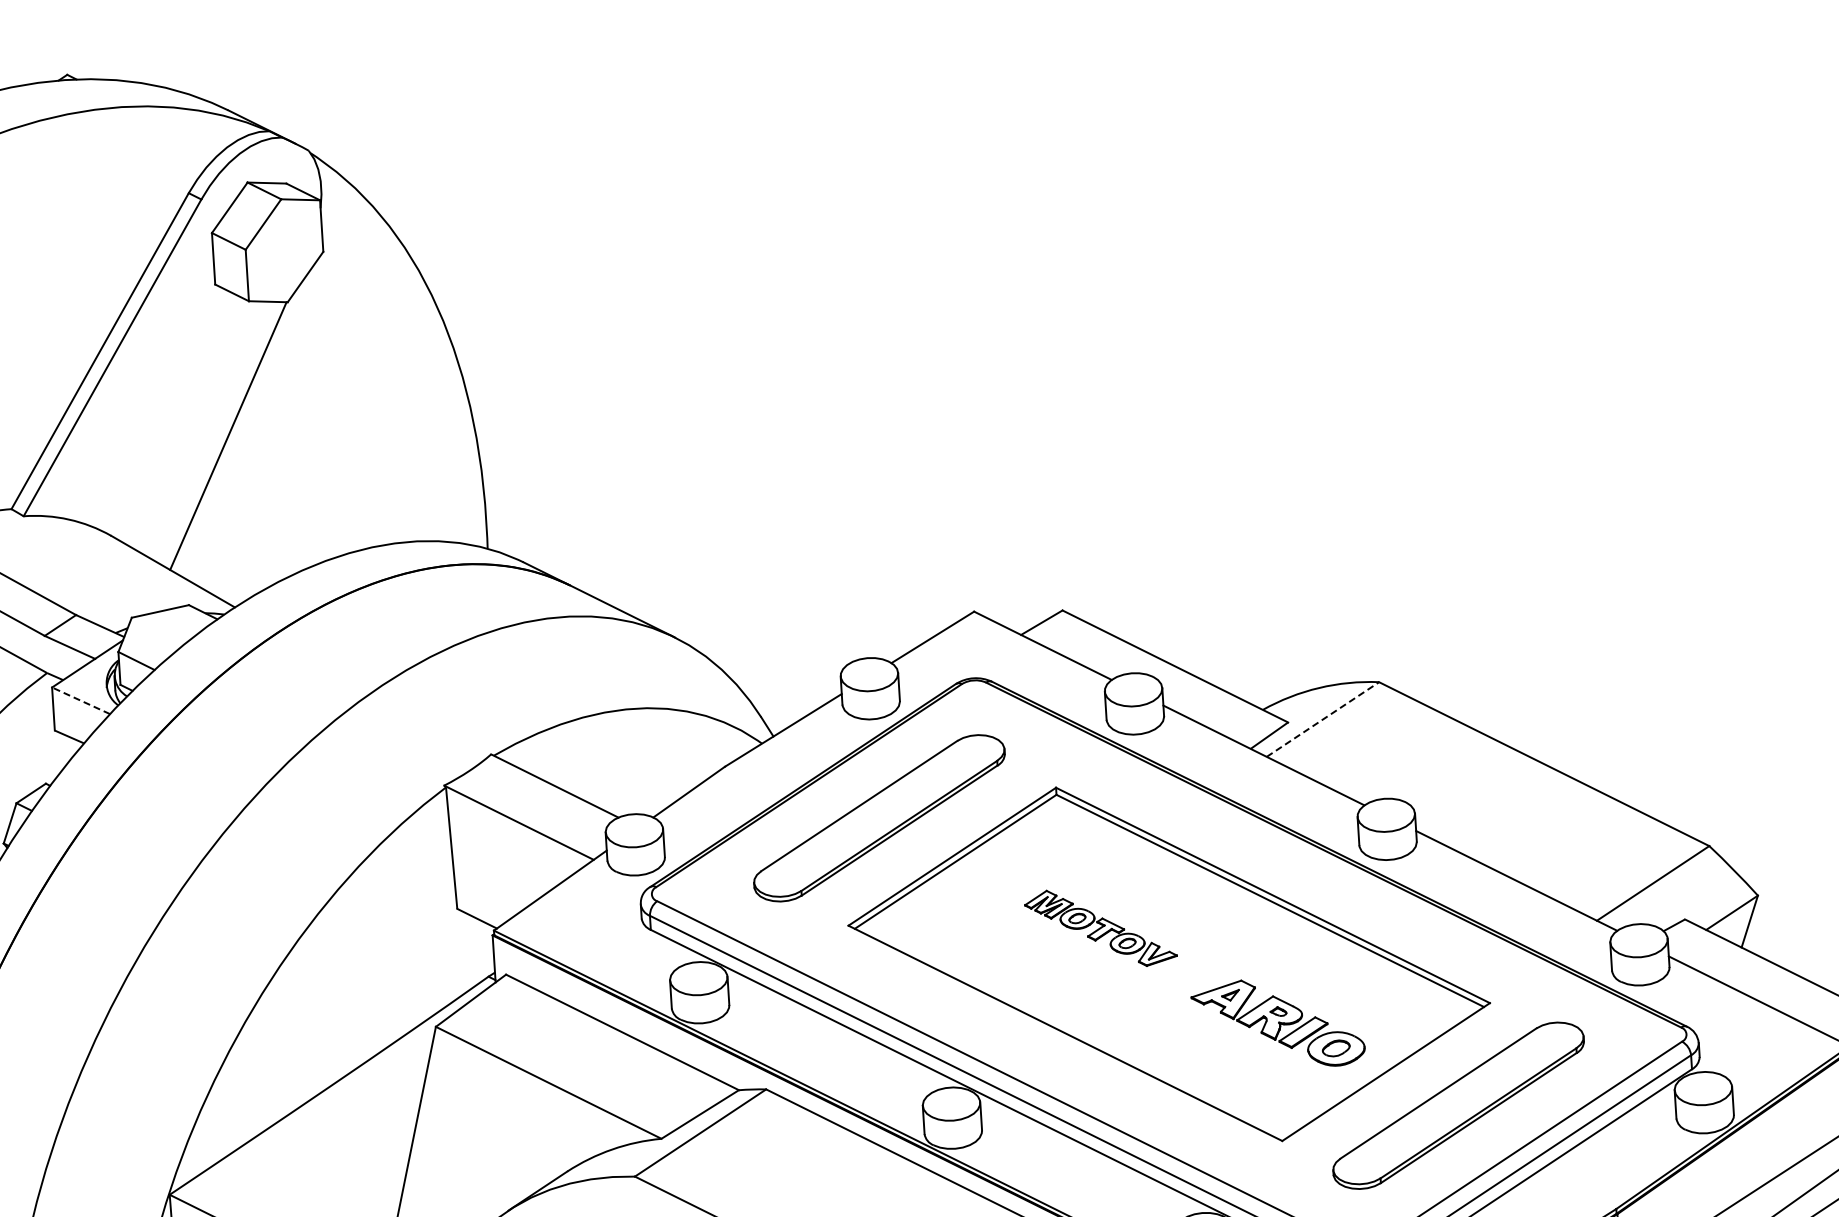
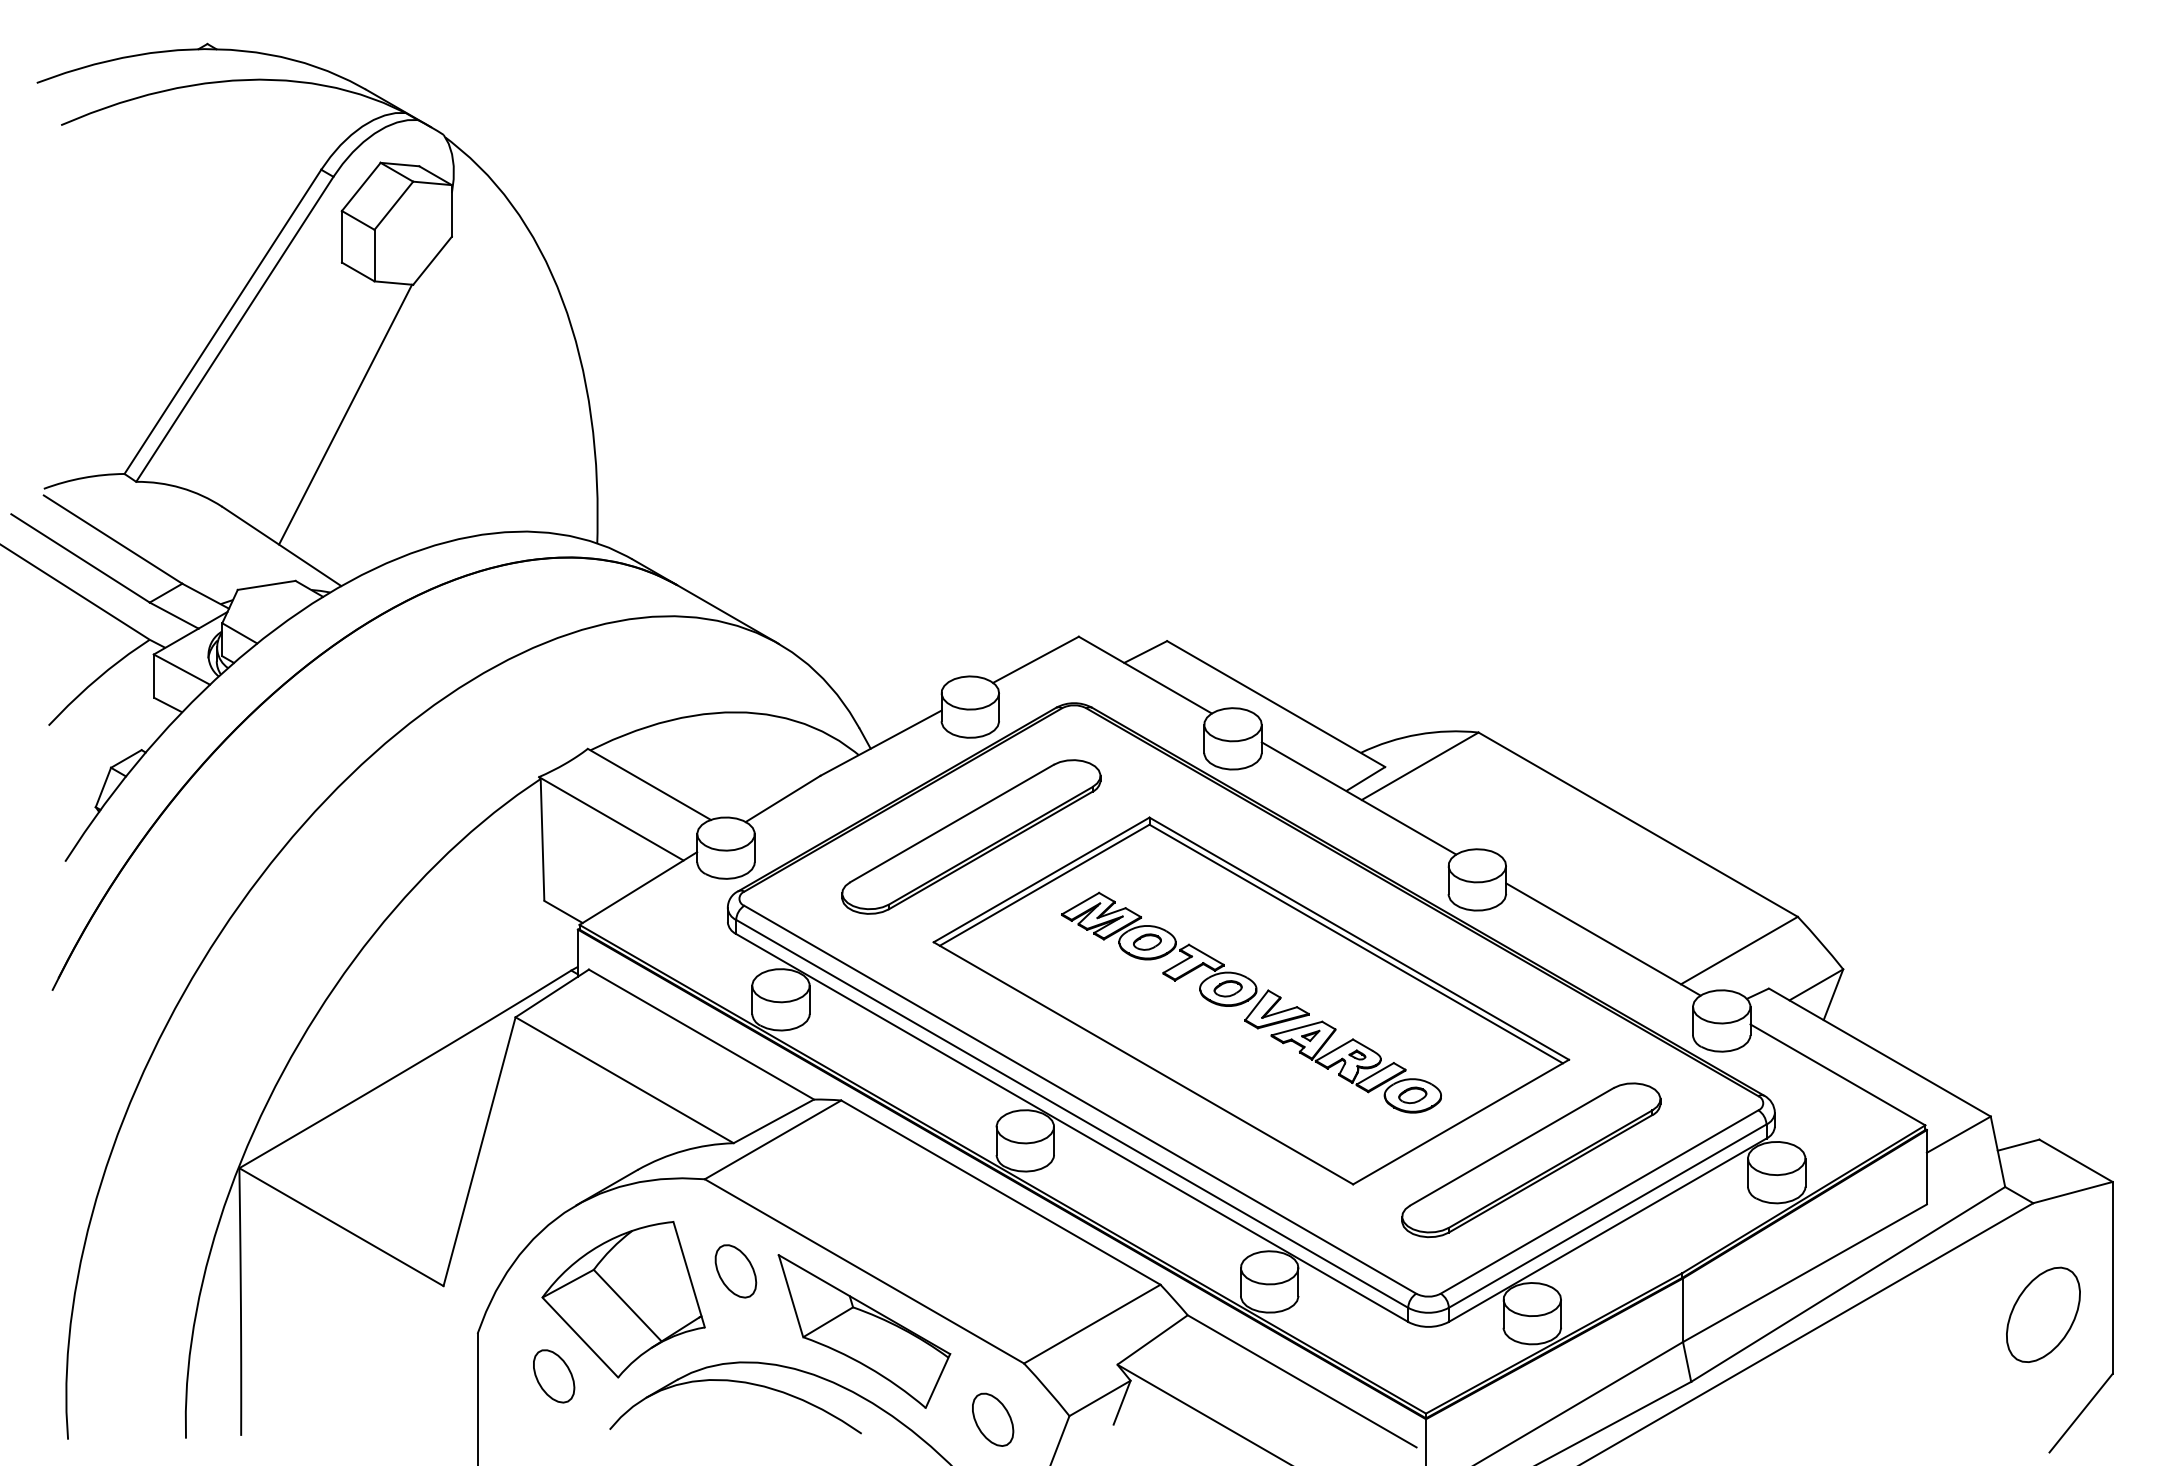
line: (80, 700) -> (181, 669), dashed -> solid
line: (1323, 719) -> (1420, 766), dashed -> solid
part: (1100, 928) -> (1185, 960), size x1.67

